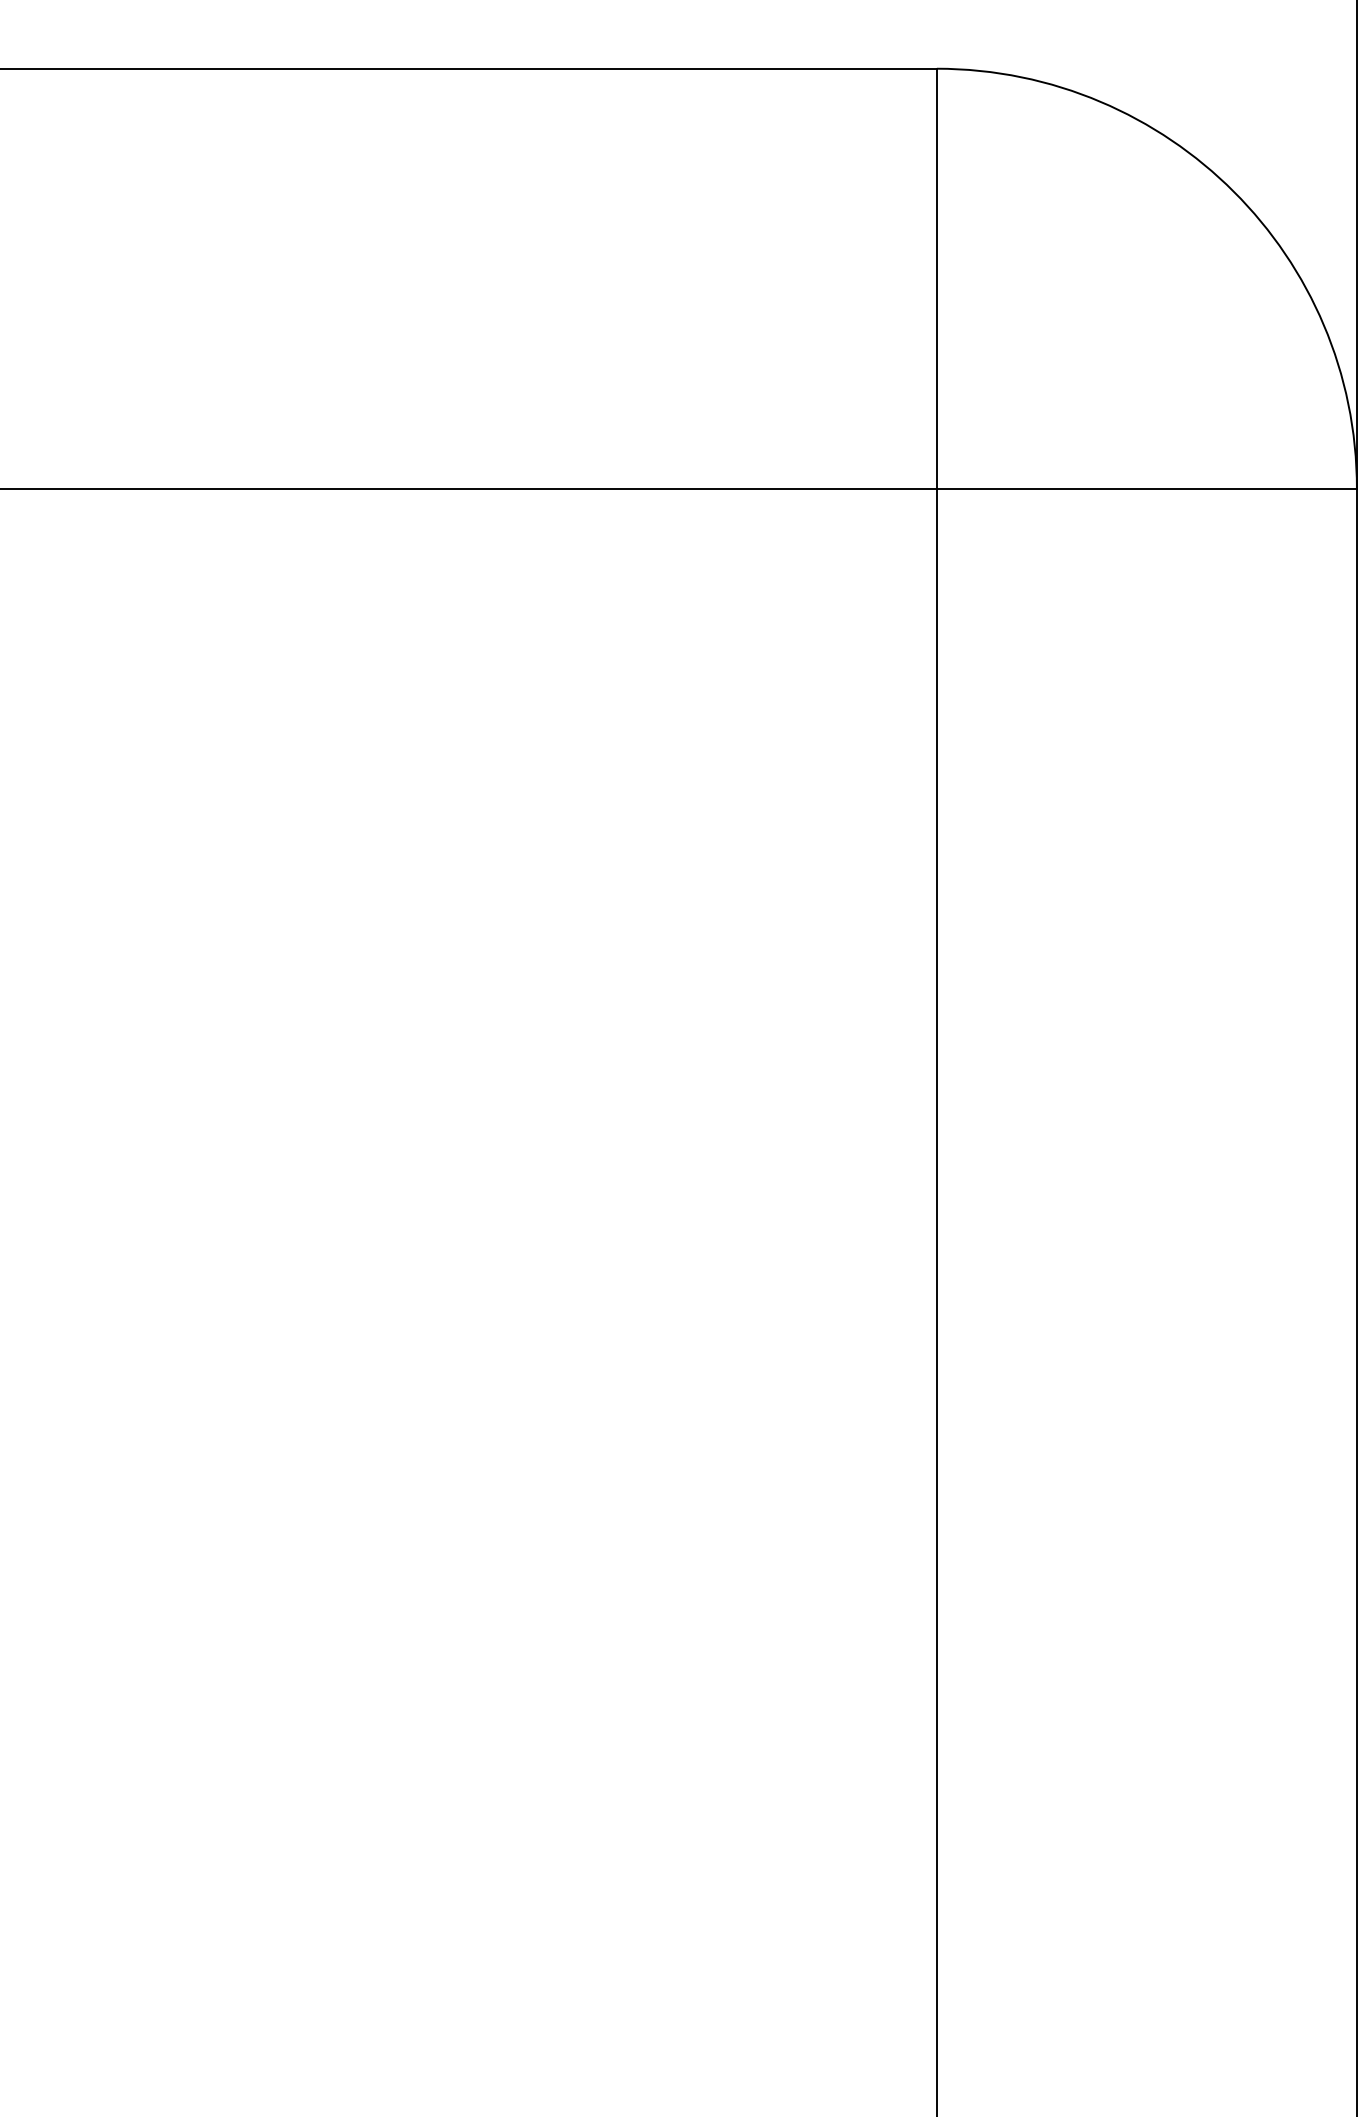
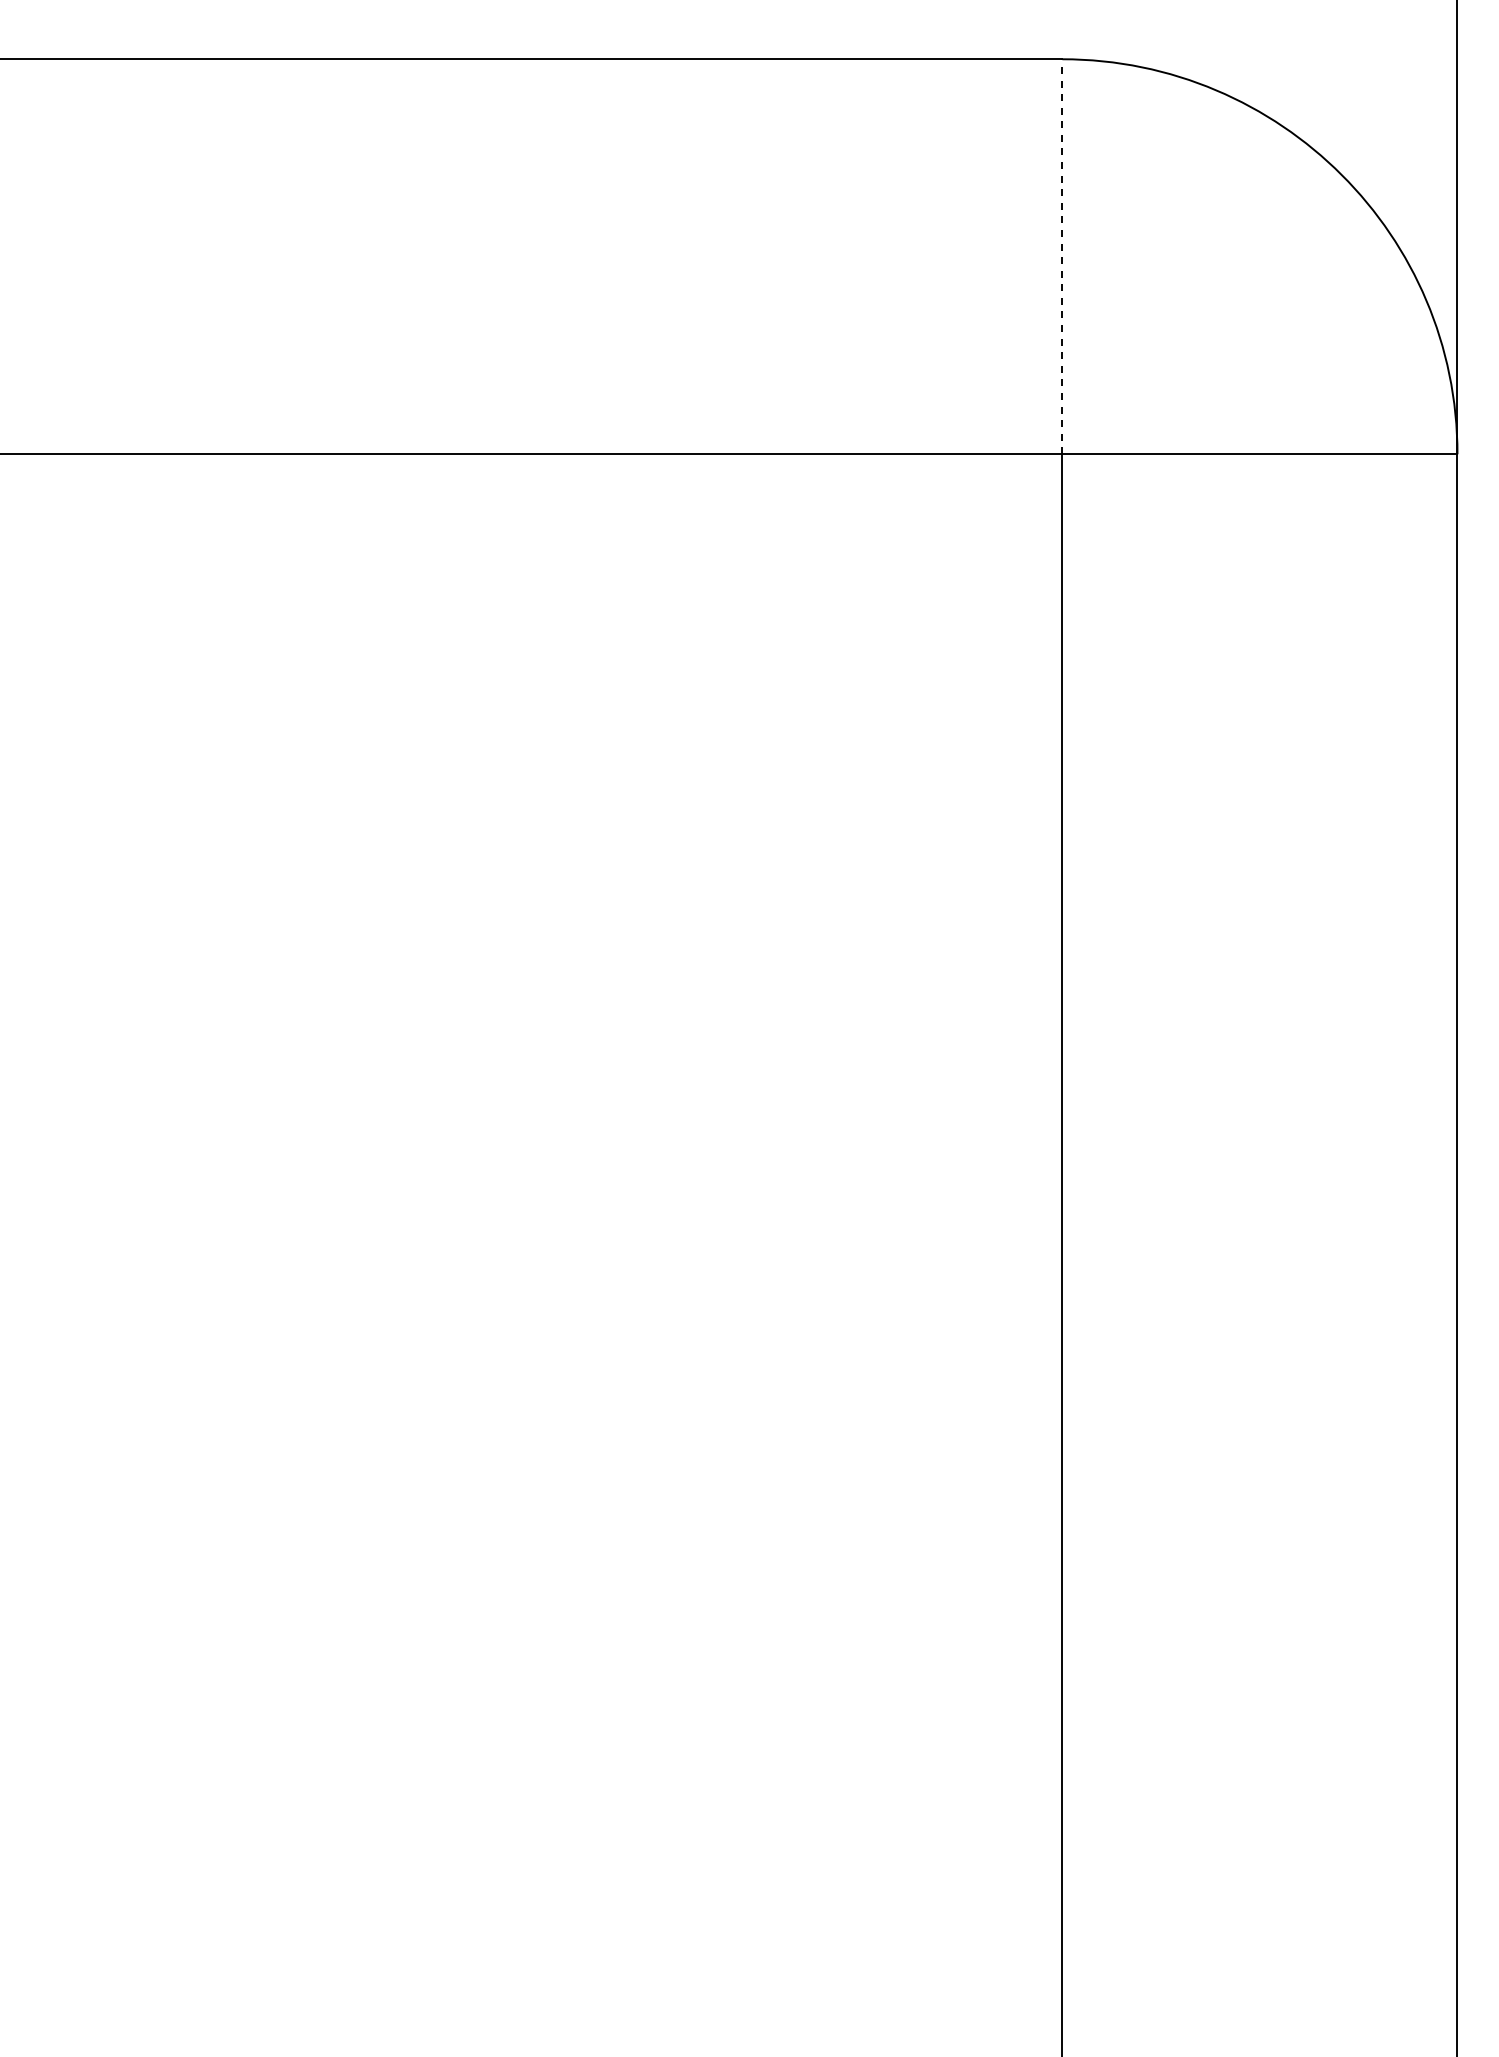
line: (936, 278) -> (1062, 256), solid -> dashed

